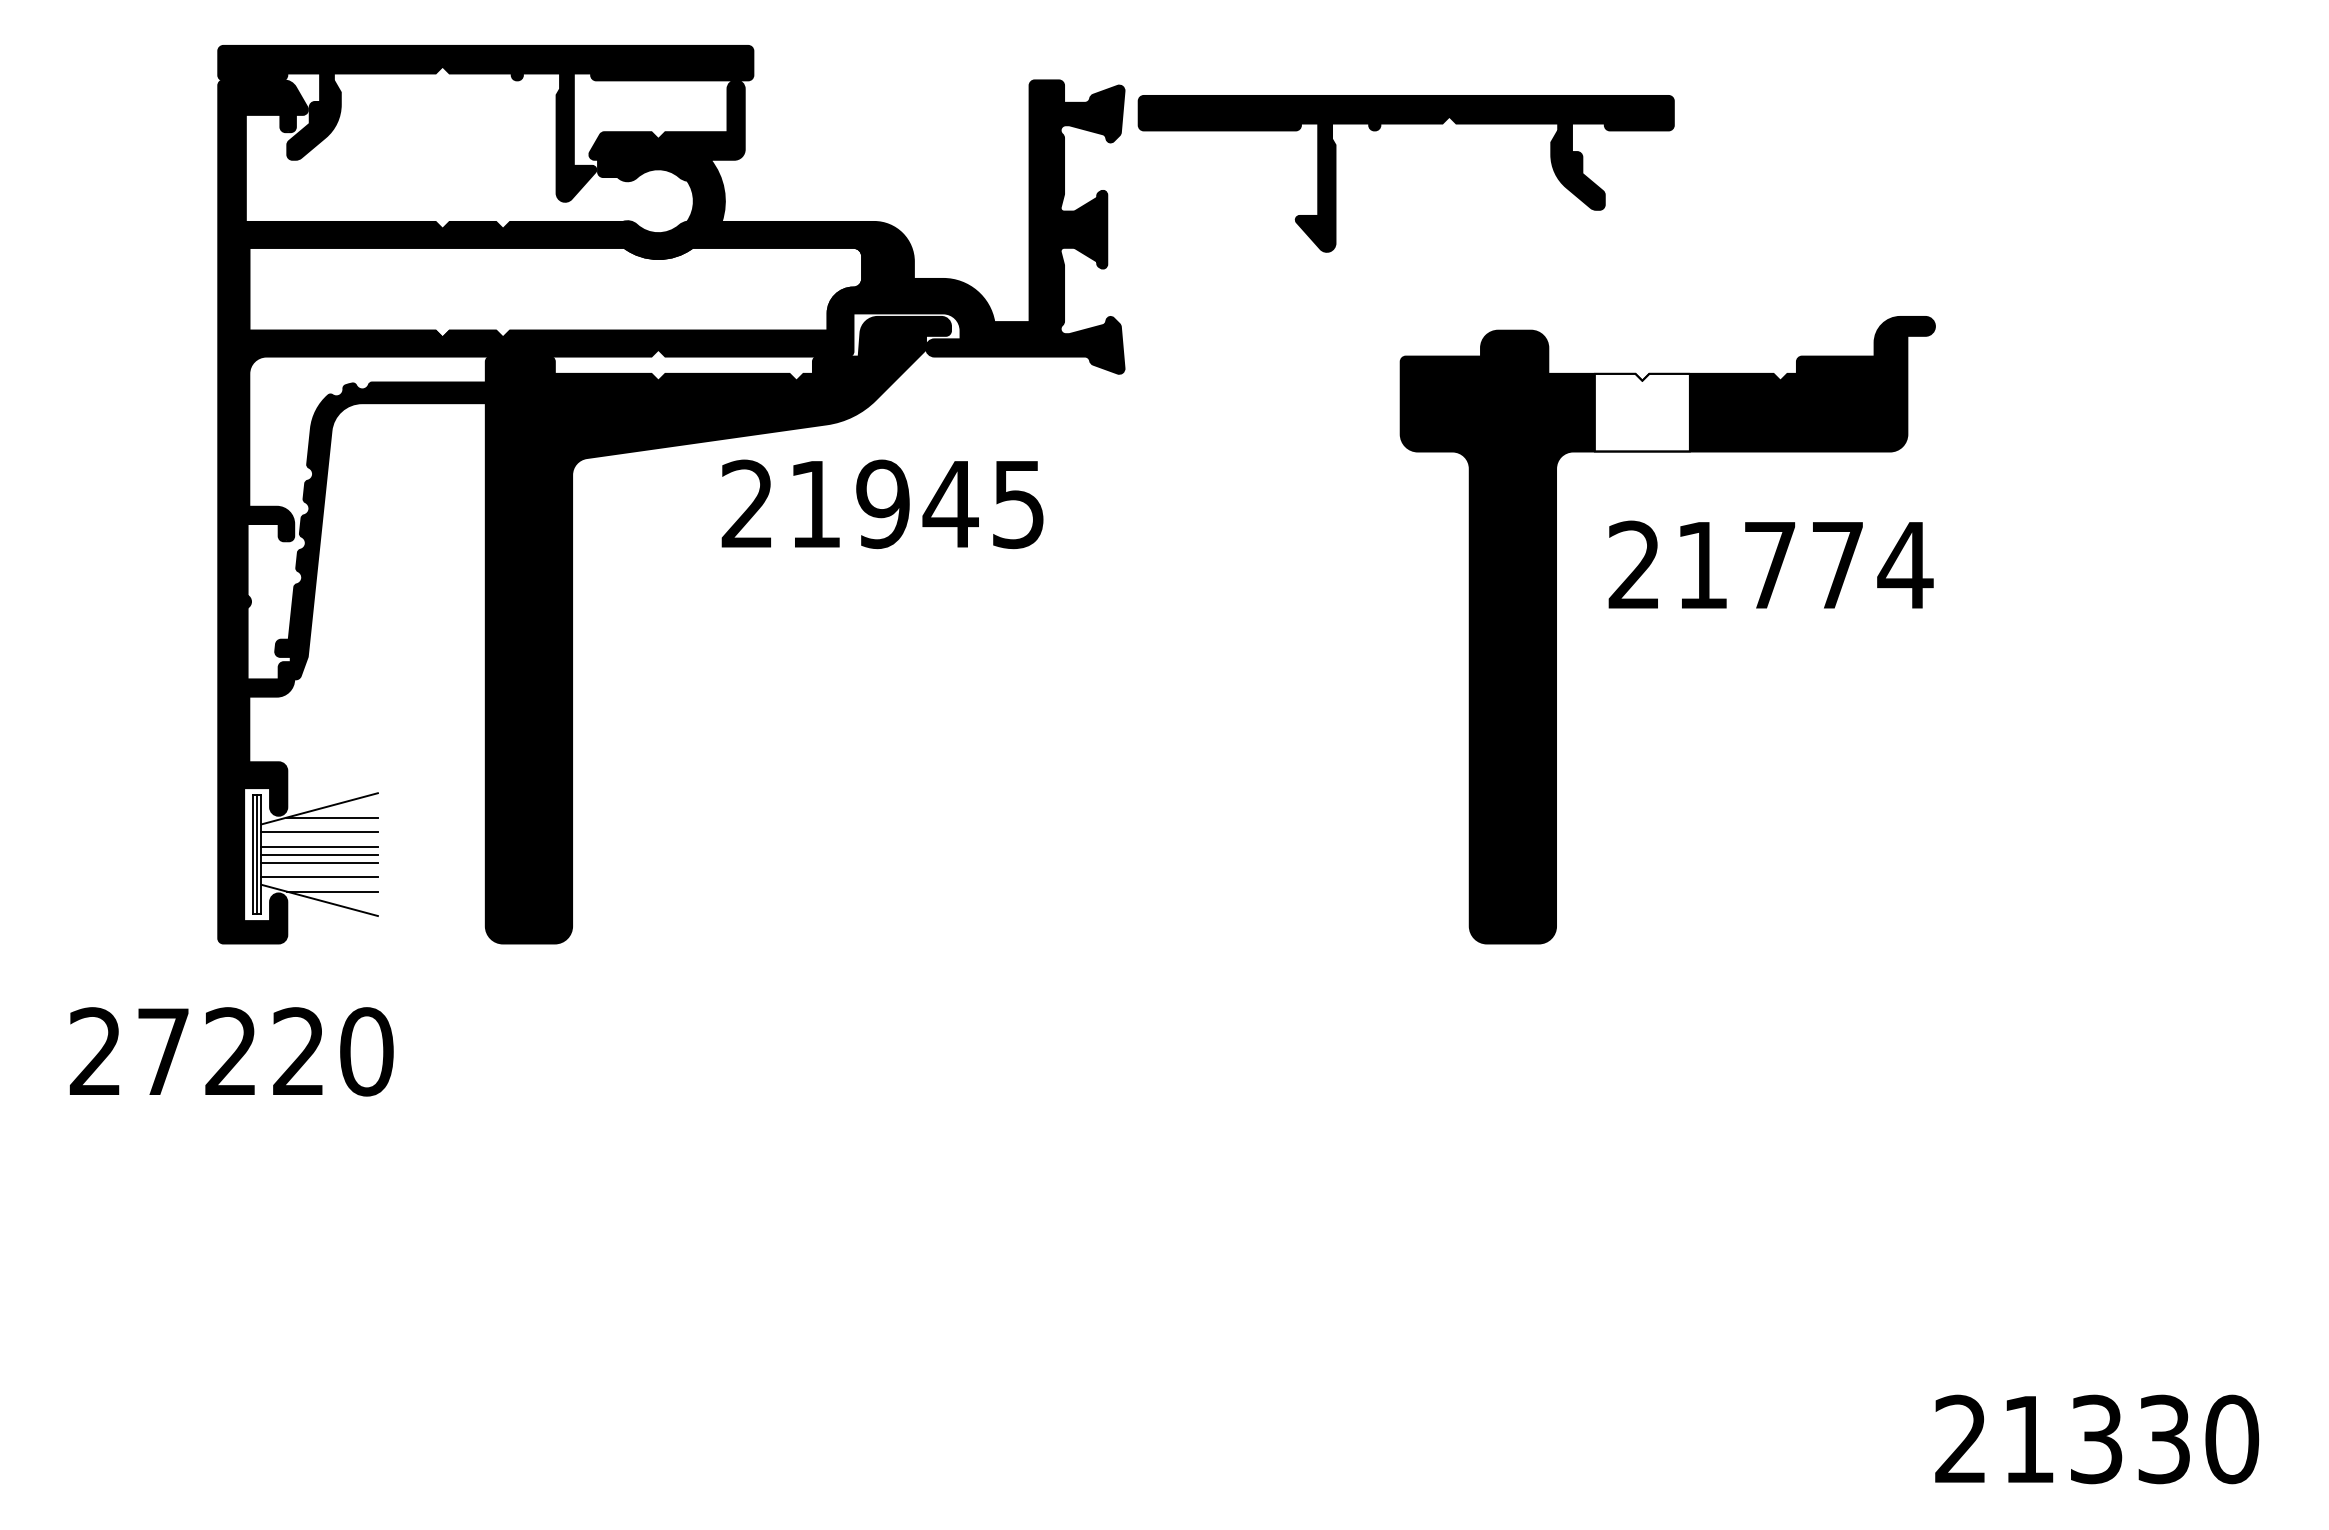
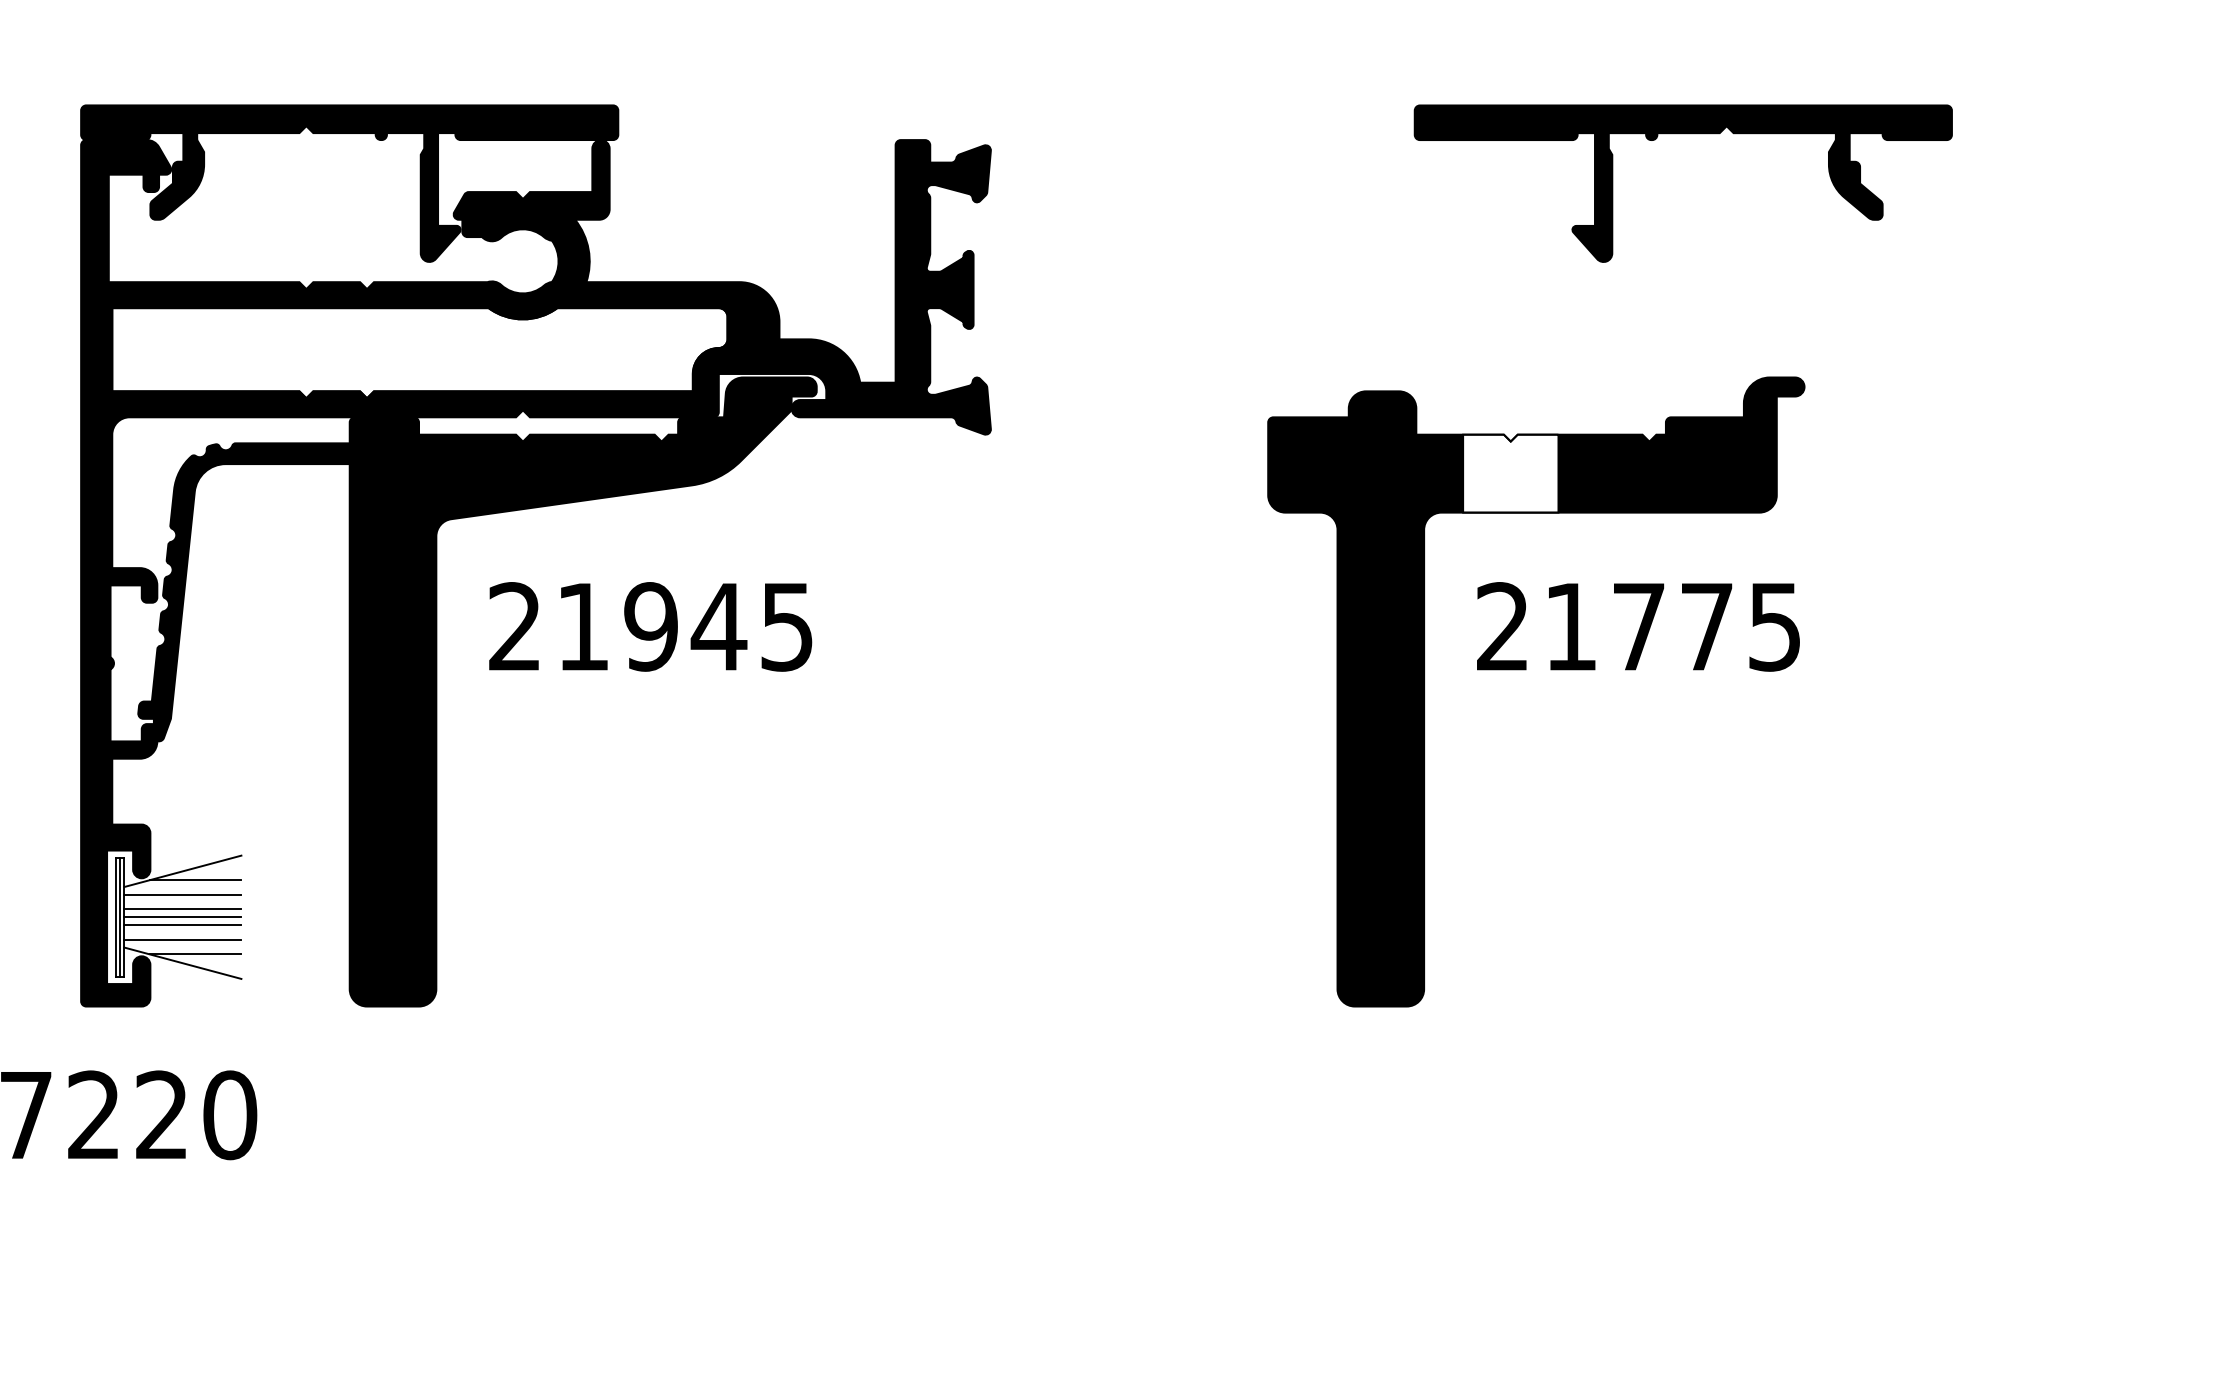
part: (1405, 124) -> (1682, 134), moved
text: (882, 504) -> (650, 627), moved
text: (1905, 566) -> (1774, 628), 21774 -> 21775

